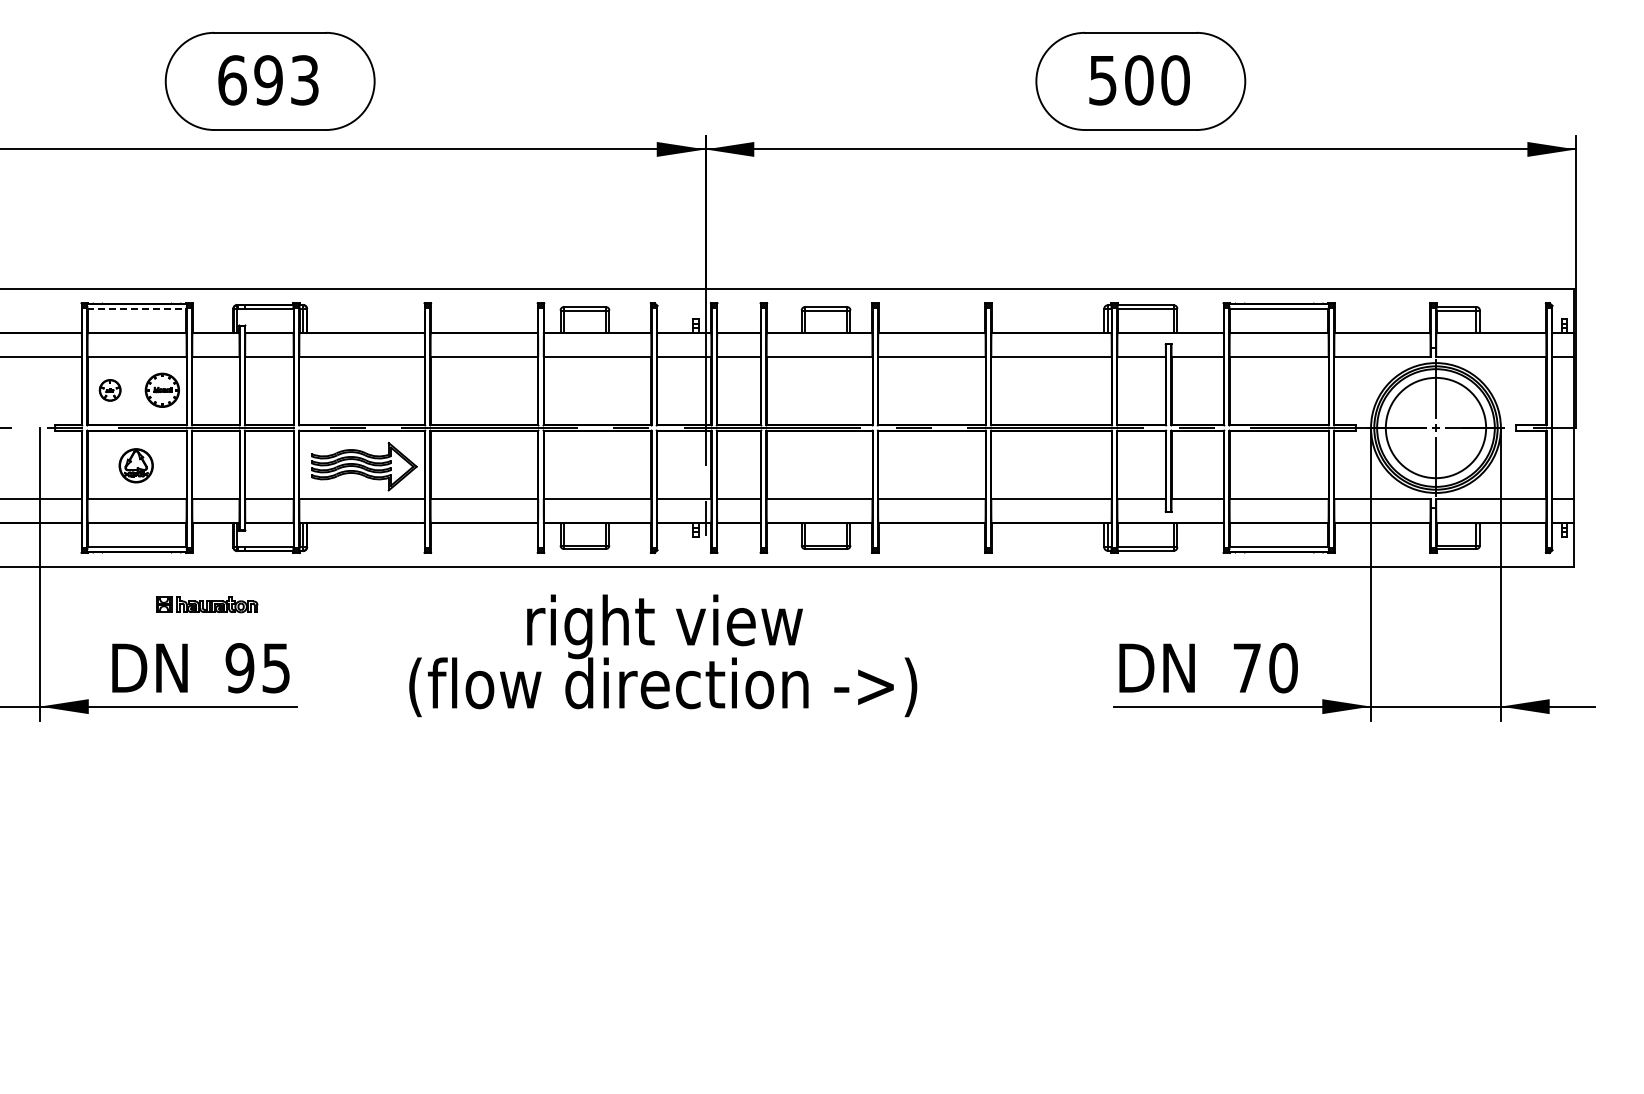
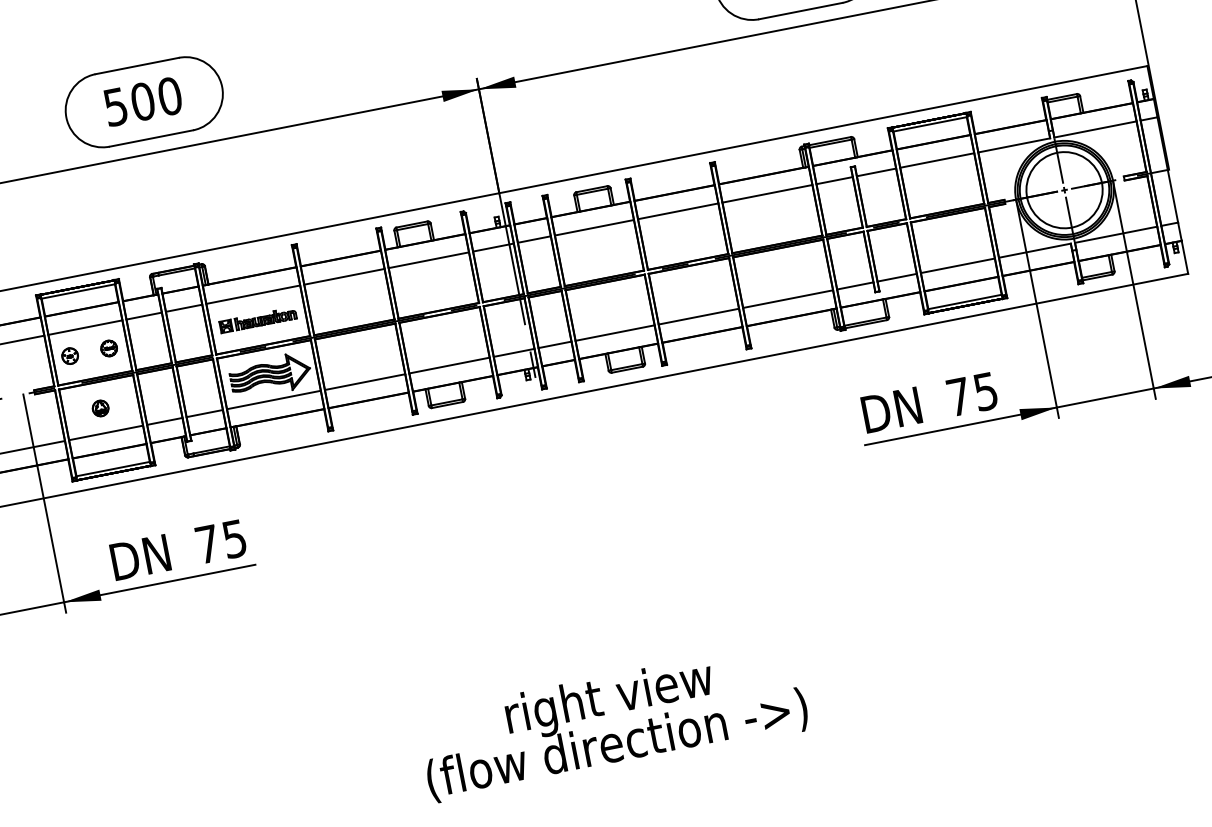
text: (268, 80) -> (142, 101), 693 -> 500
line: (137, 308) -> (78, 291), dashed -> solid
part: (162, 390) -> (109, 348), size x0.62
part: (136, 465) -> (100, 408), size x0.62
part: (207, 604) -> (258, 320), moved
text: (663, 655) -> (613, 721), moved
text: (239, 668) -> (207, 544), 95 -> 75
text: (1283, 668) -> (986, 391), 70 -> 75

